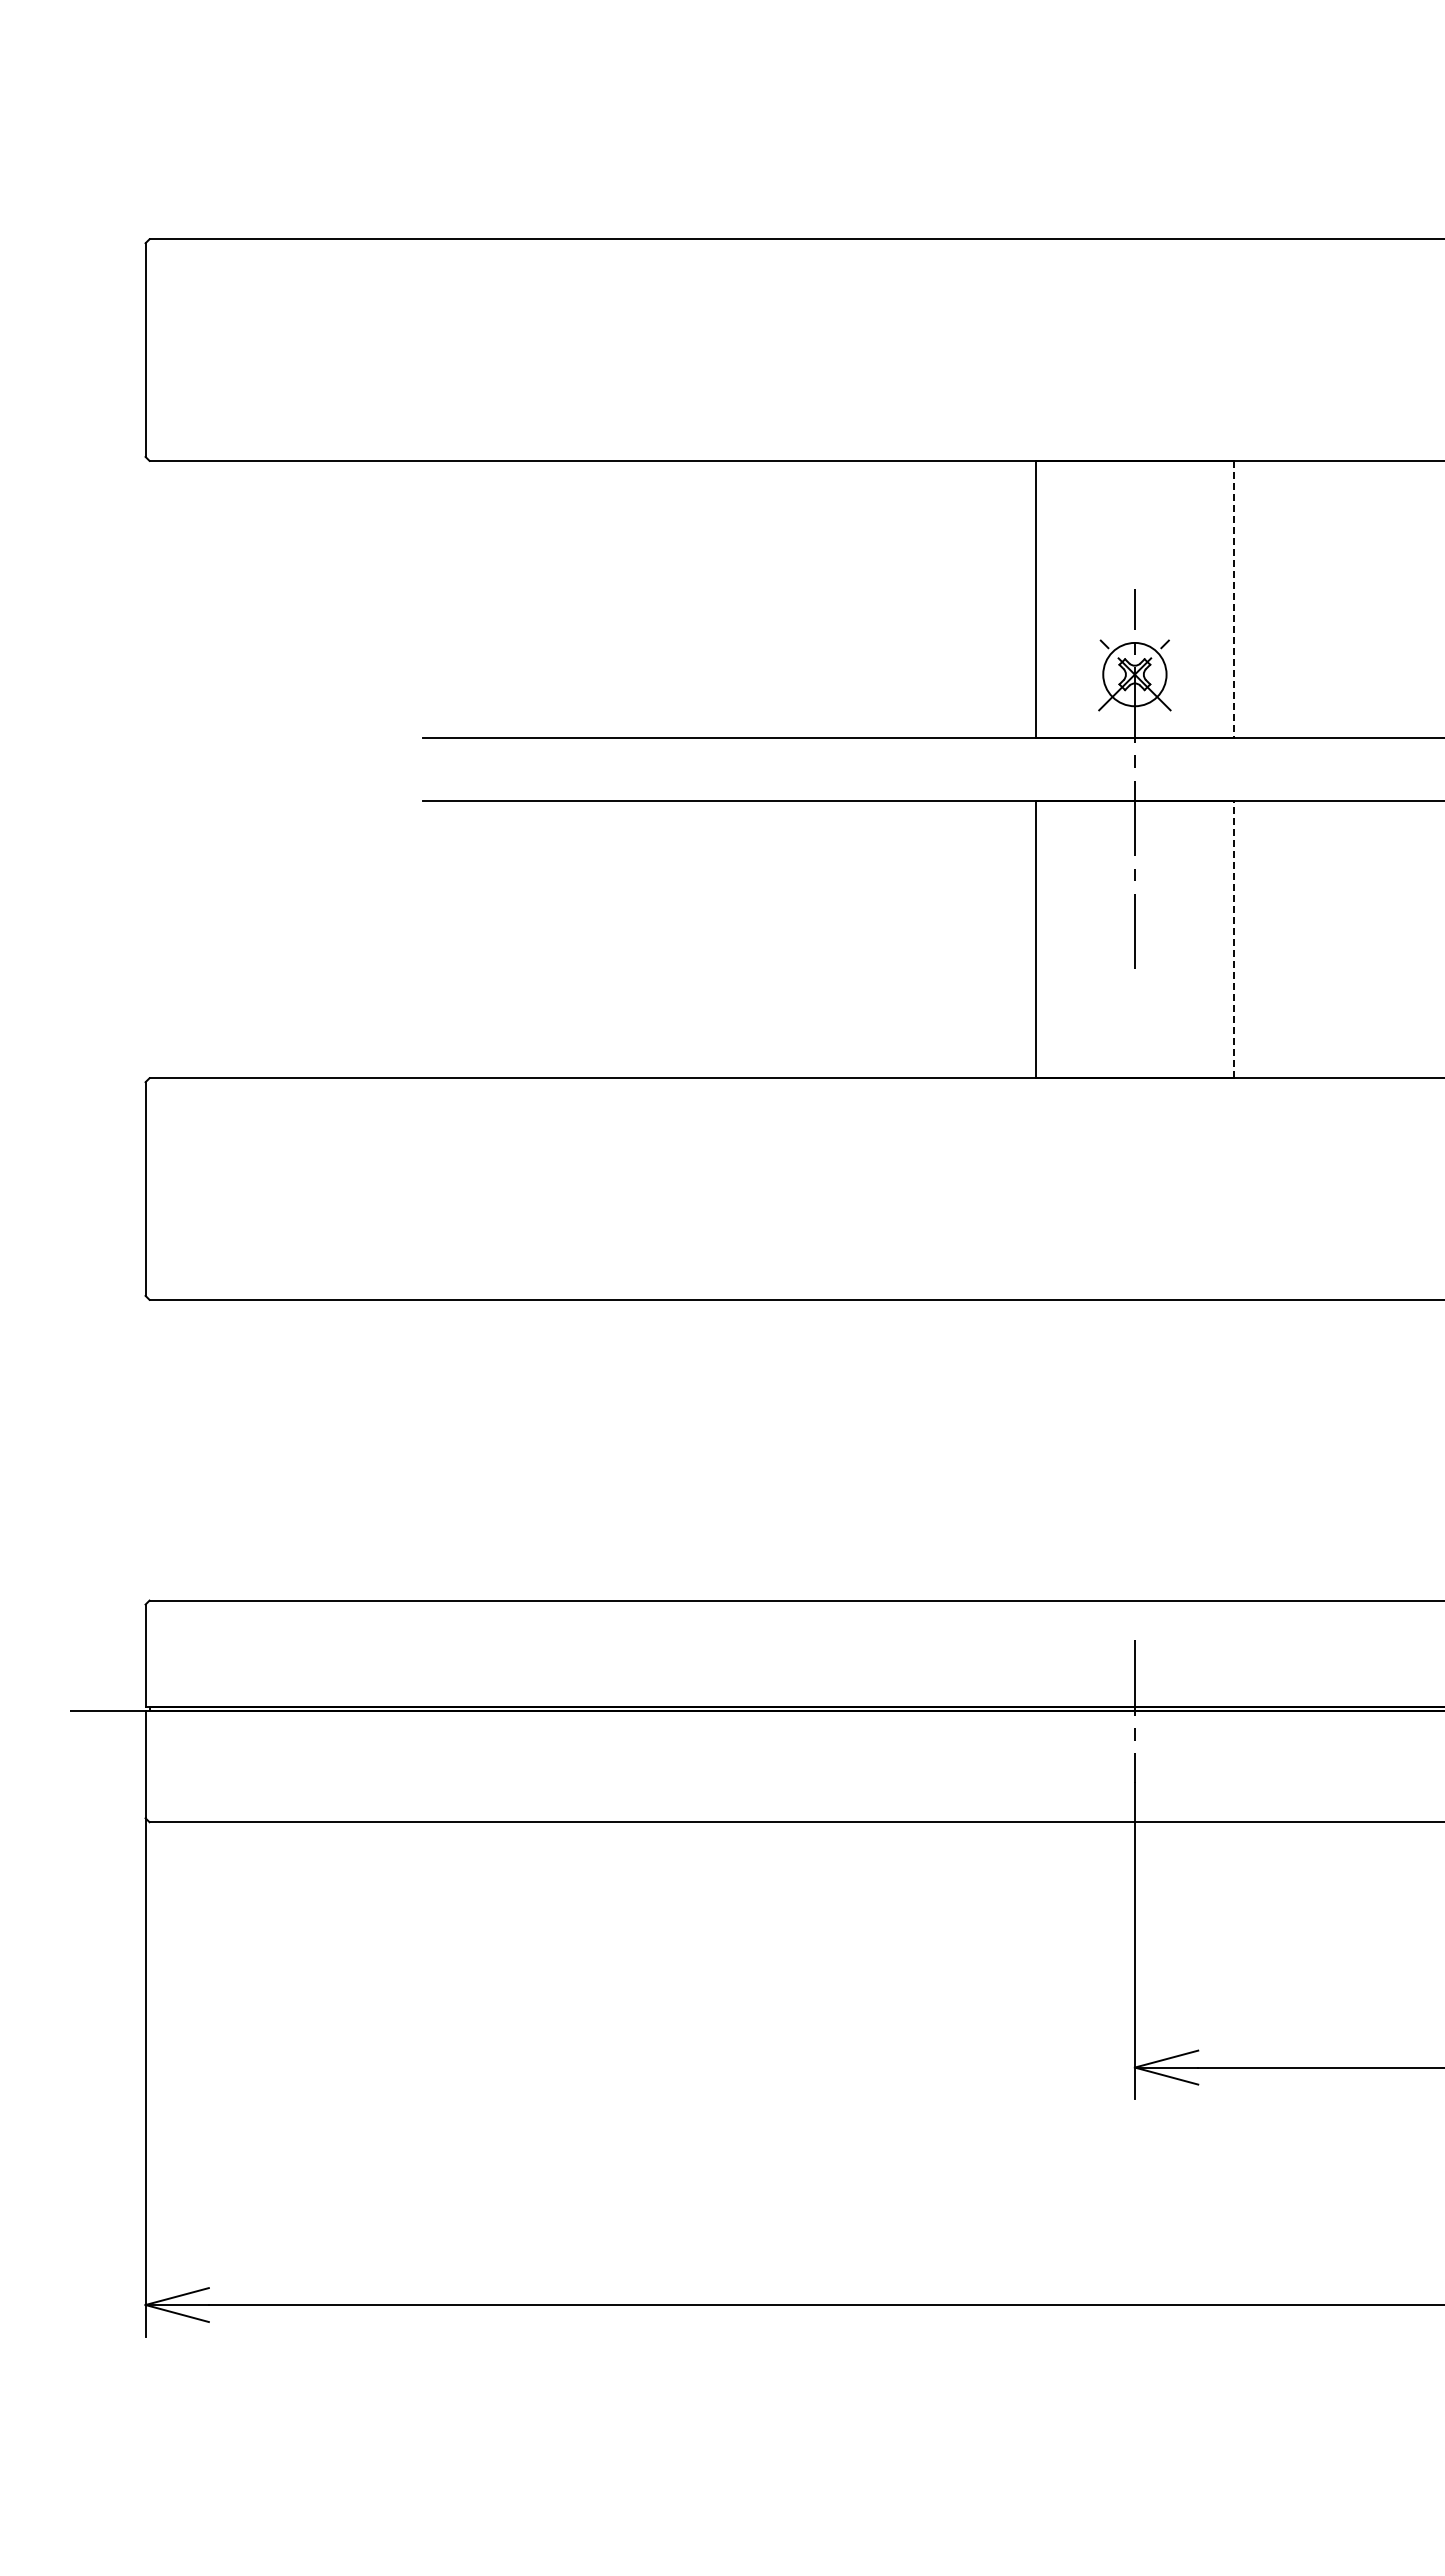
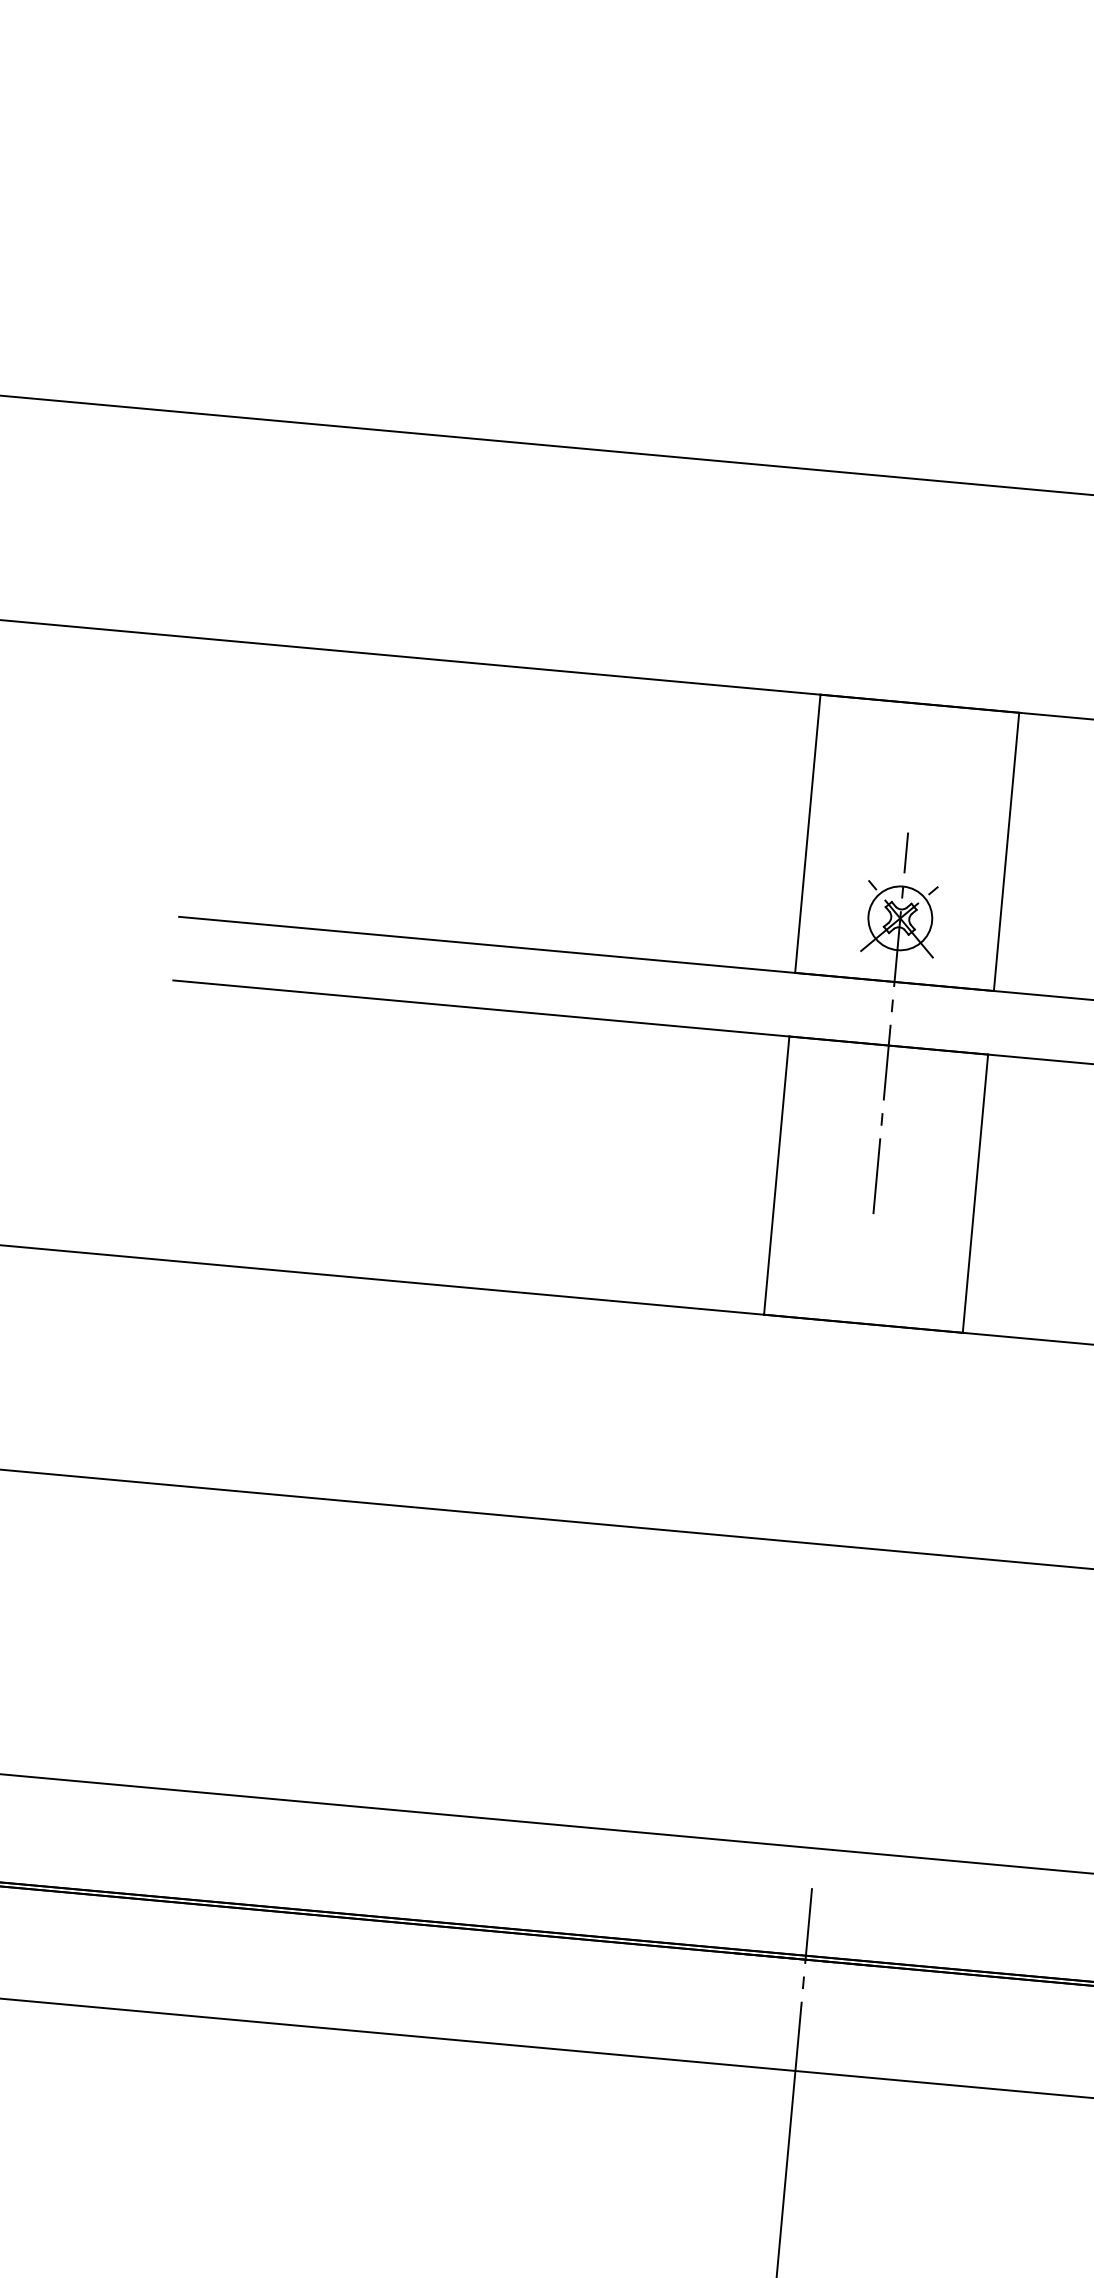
line: (1233, 599) -> (1006, 851), dashed -> solid
line: (1233, 939) -> (975, 1193), dashed -> solid

